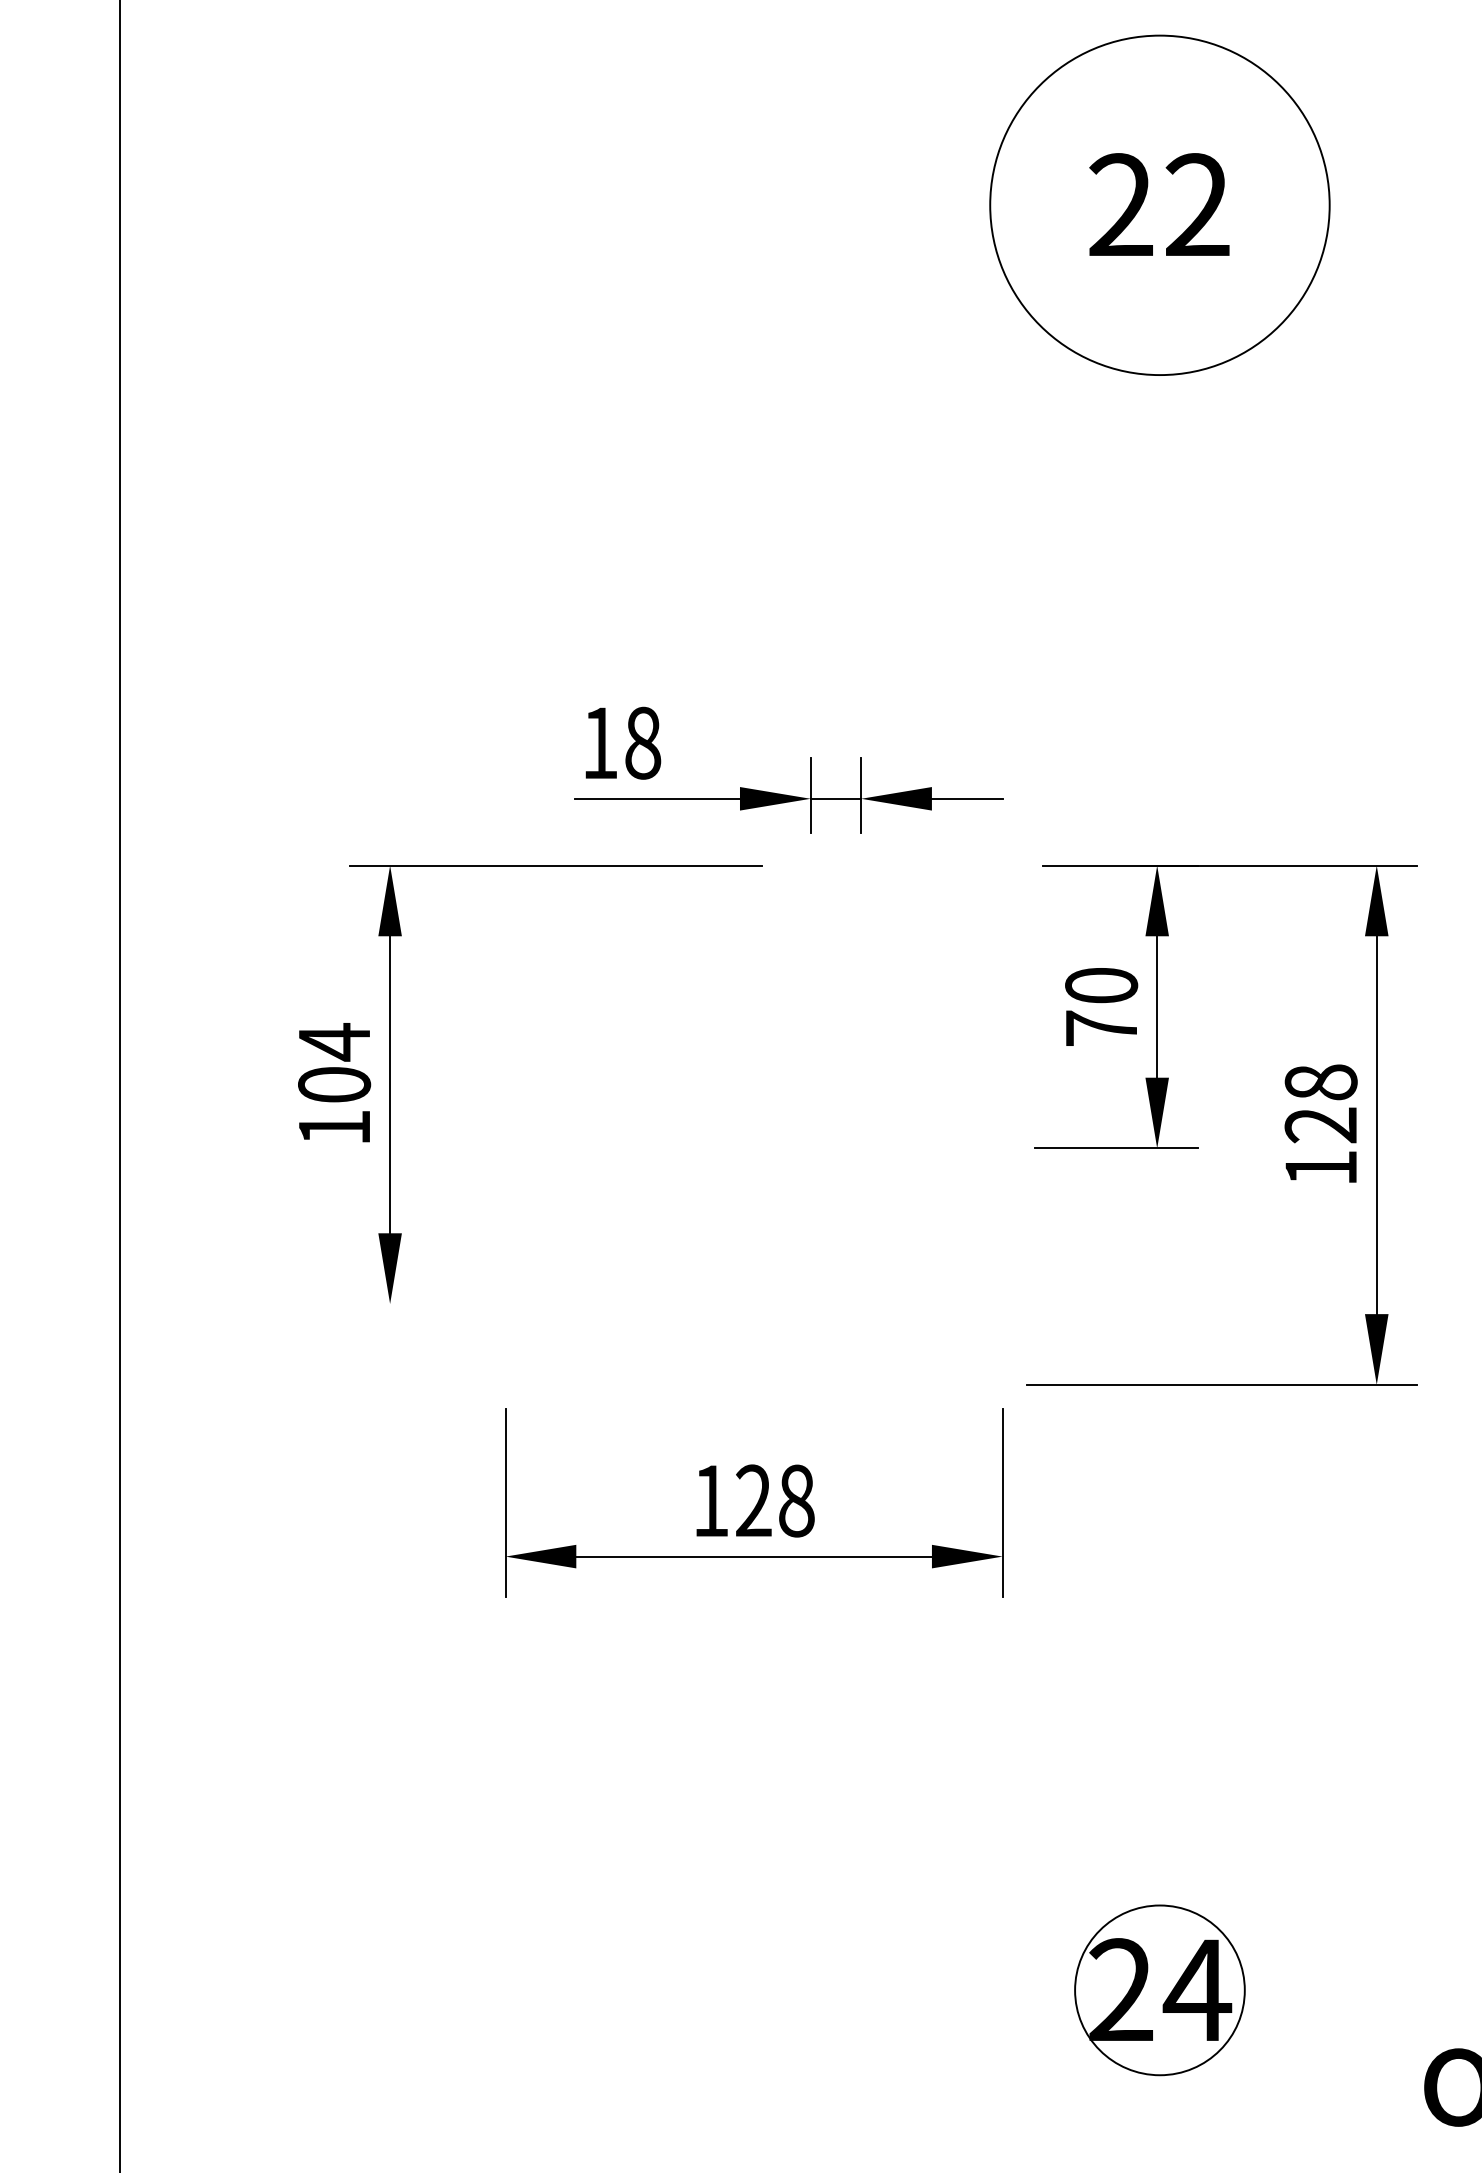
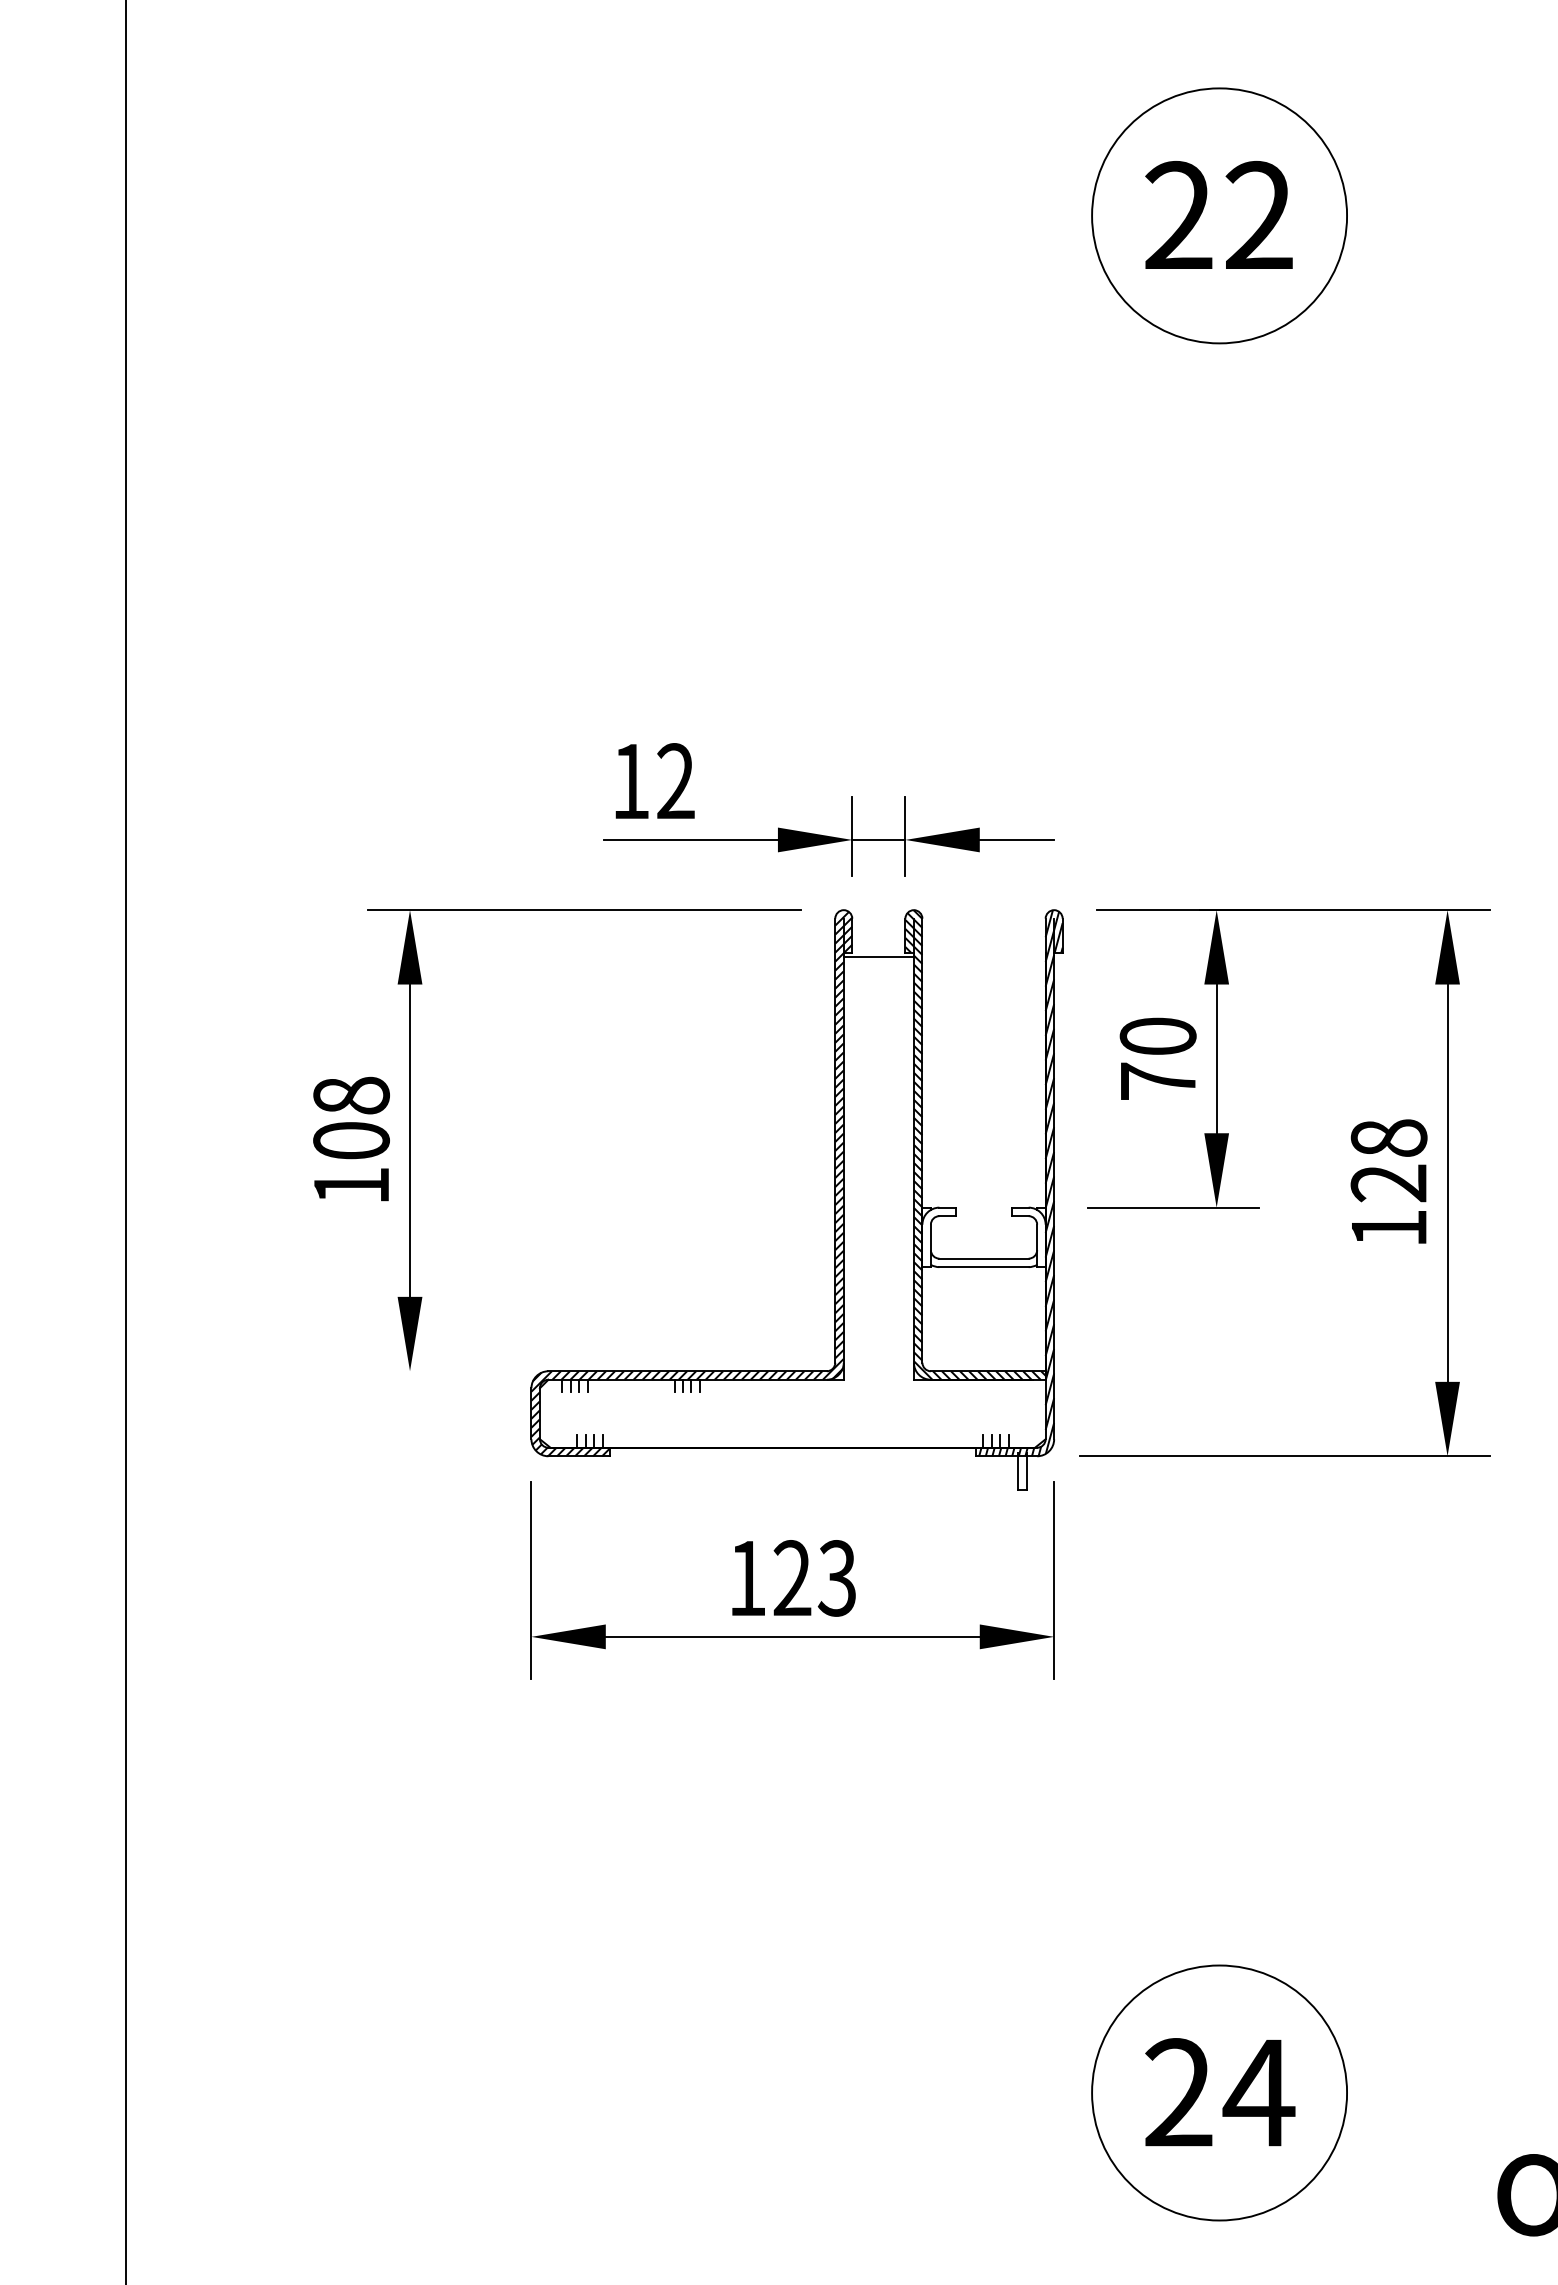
circle: (1159, 205) -> (1219, 216), size x0.71
text: (643, 742) -> (676, 780), 18 -> 12
text: (334, 1042) -> (351, 1096), 104 -> 108
part: (794, 1140) -> (835, 1199), added
text: (796, 1500) -> (837, 1577), 128 -> 123
circle: (1159, 1990) -> (1219, 2093), size x1.43

